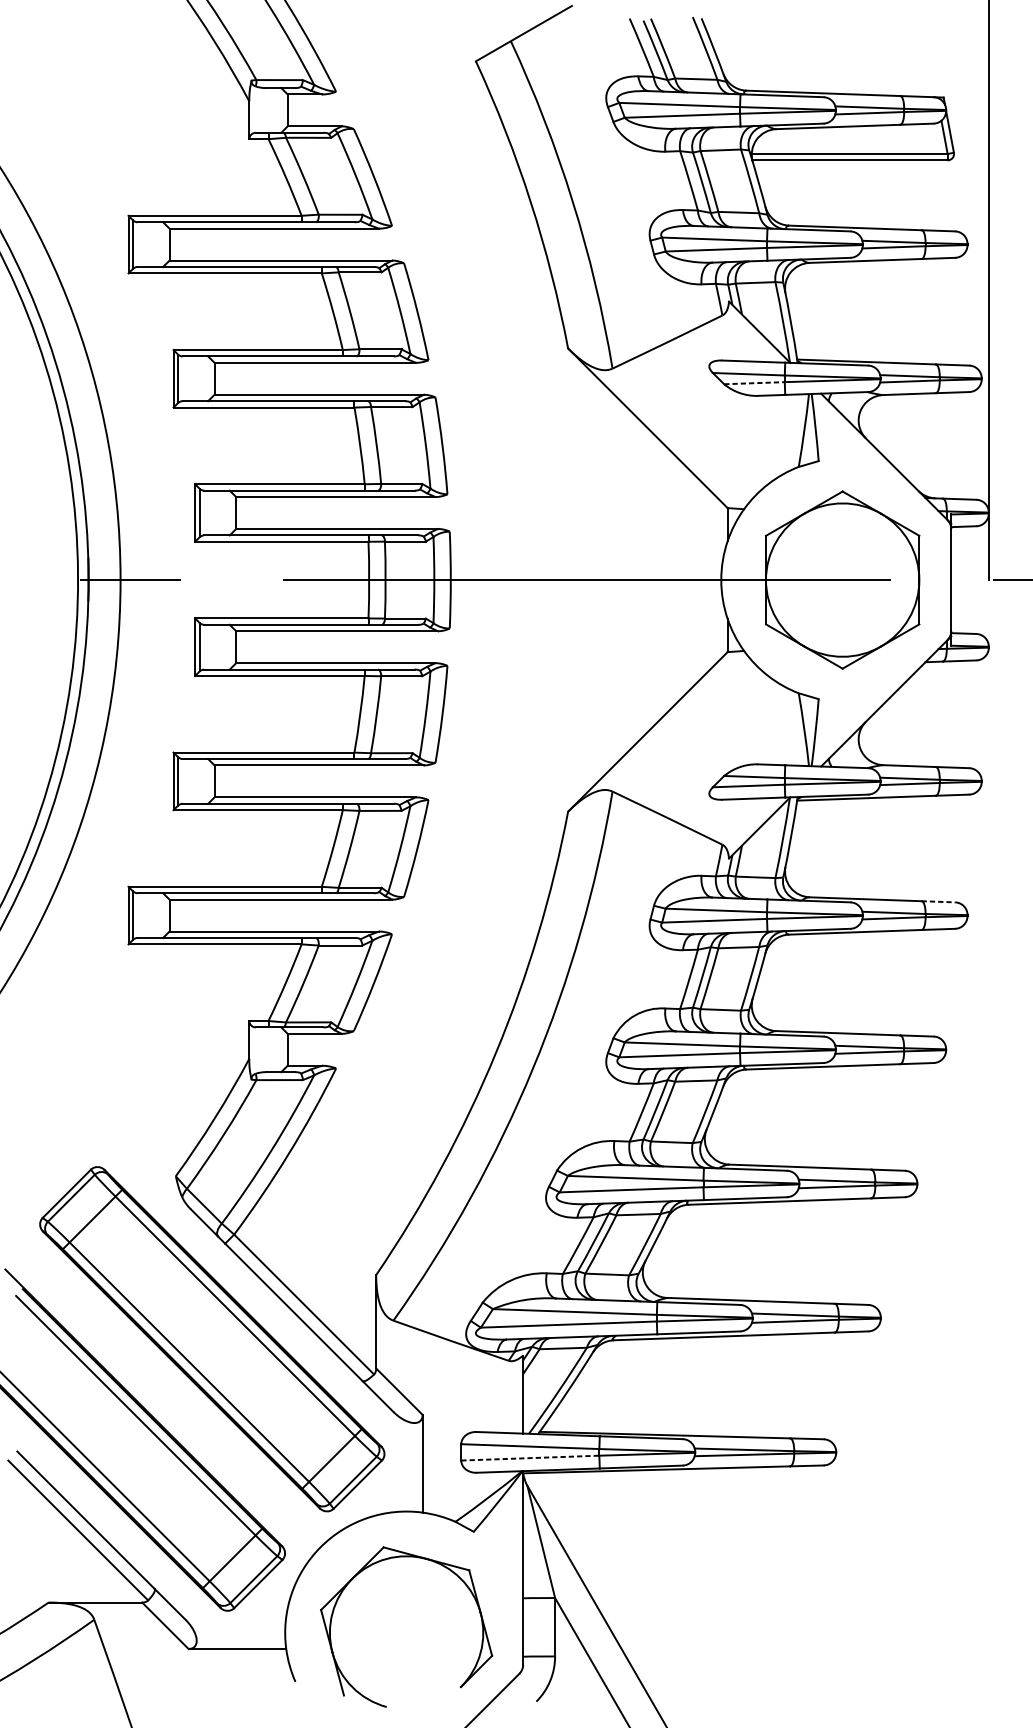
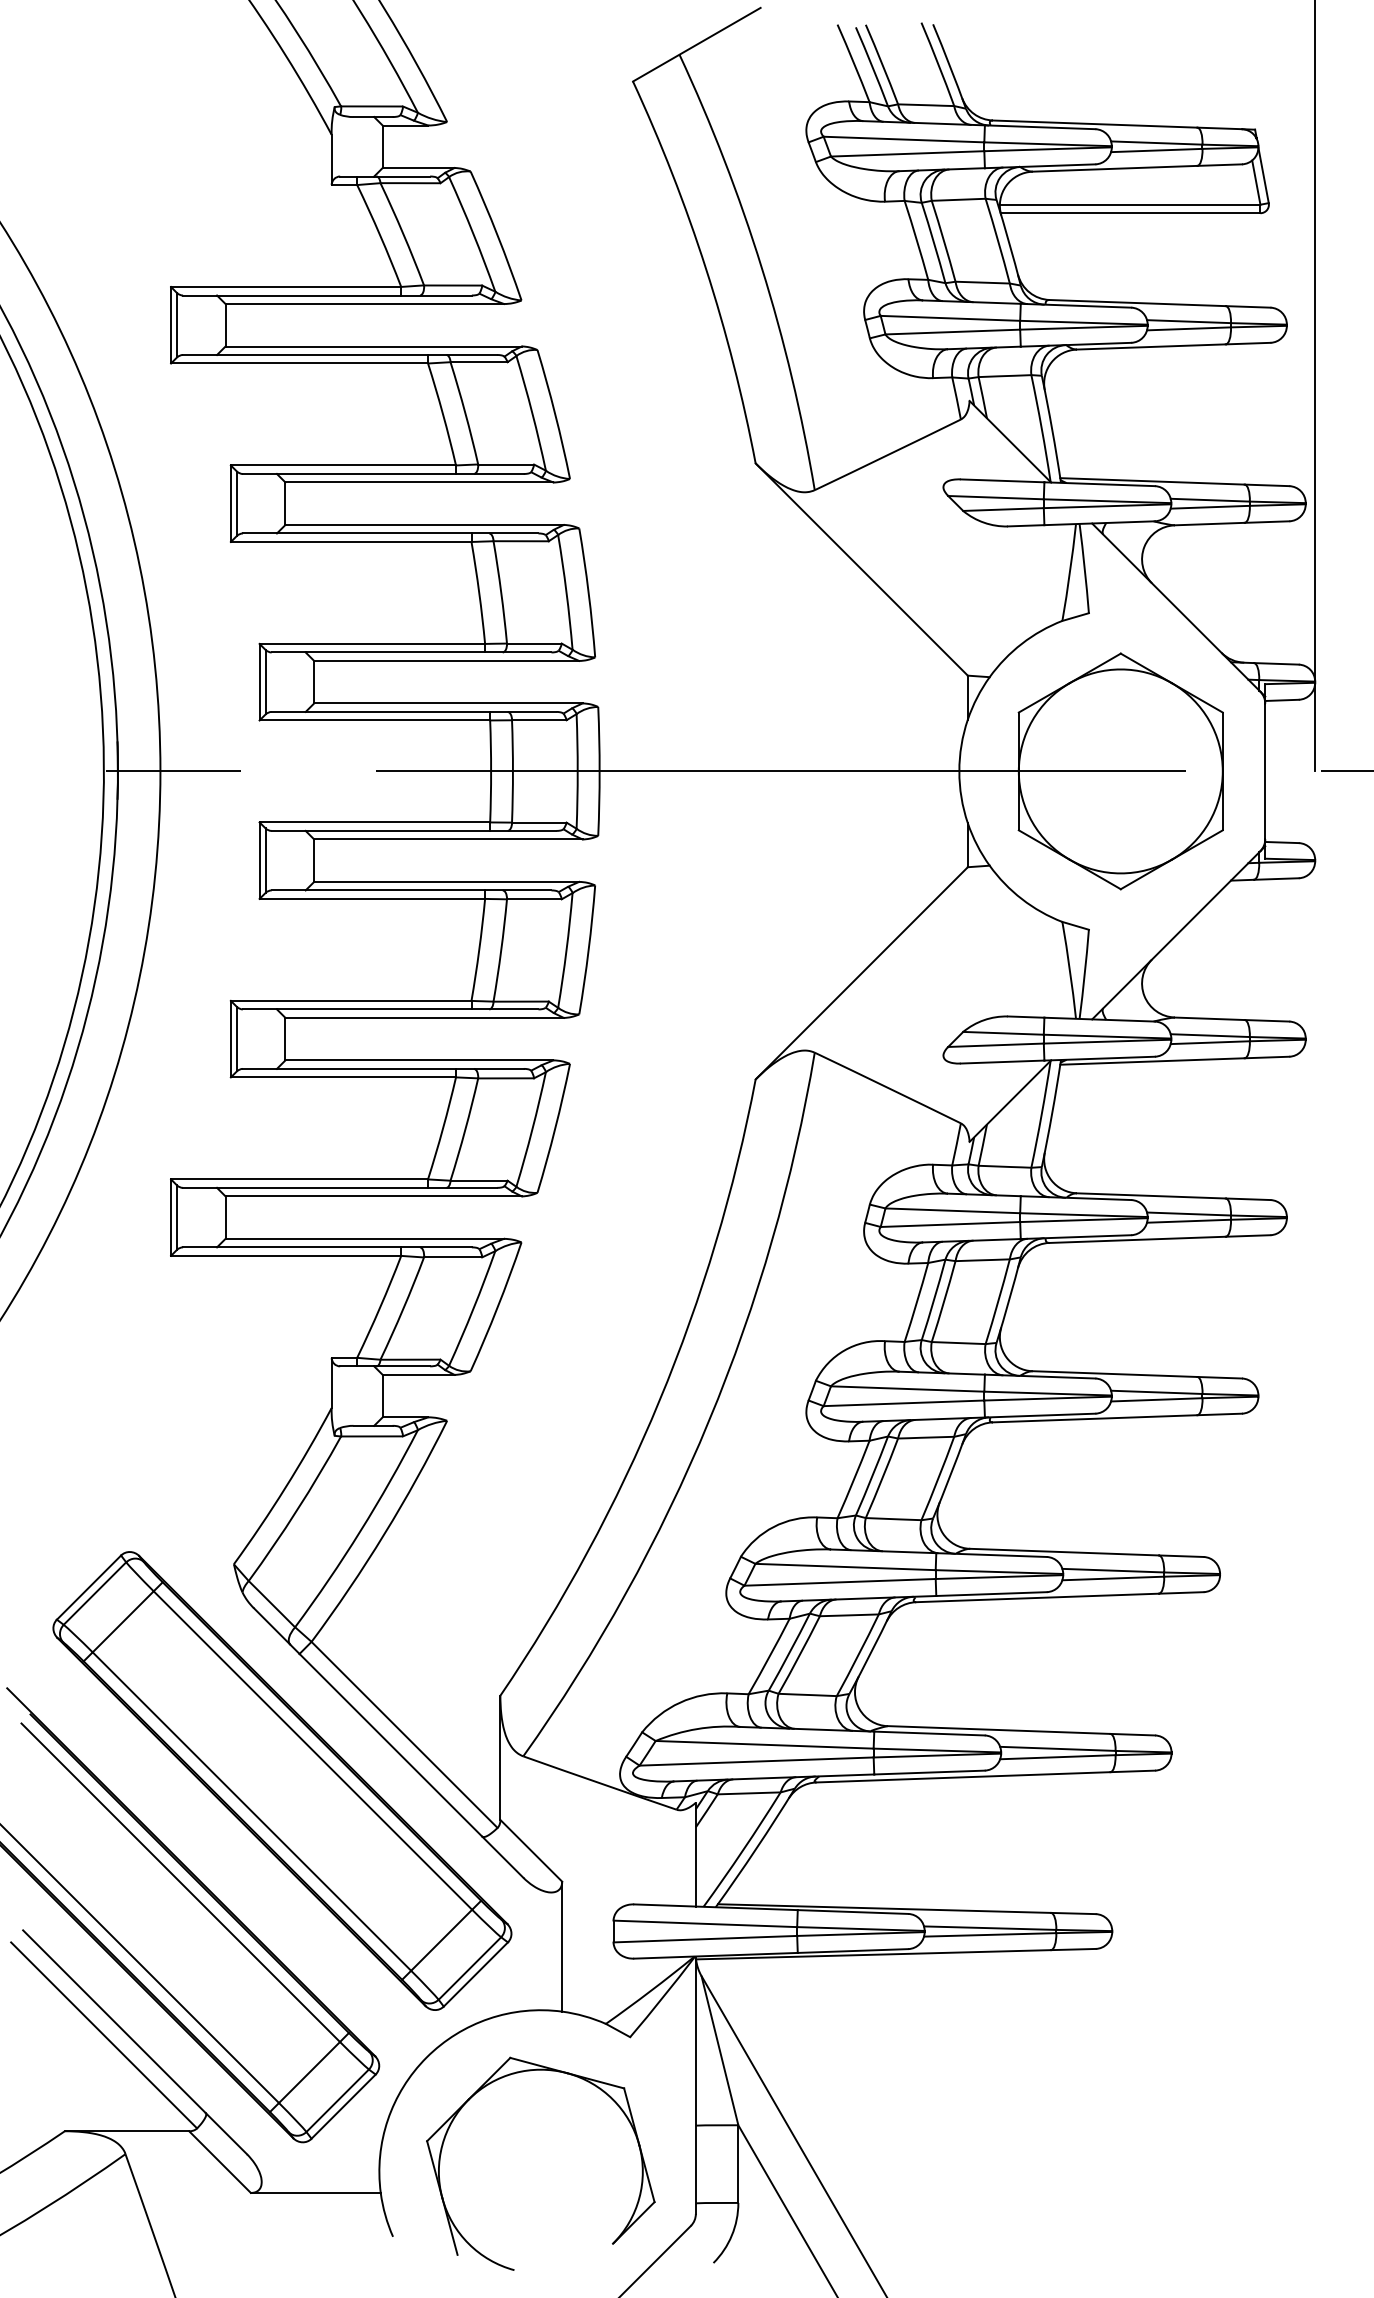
line: (755, 383) -> (1004, 509), dashed -> solid
line: (938, 901) -> (1248, 1199), dashed -> solid
line: (530, 1458) -> (705, 1939), dashed -> solid

